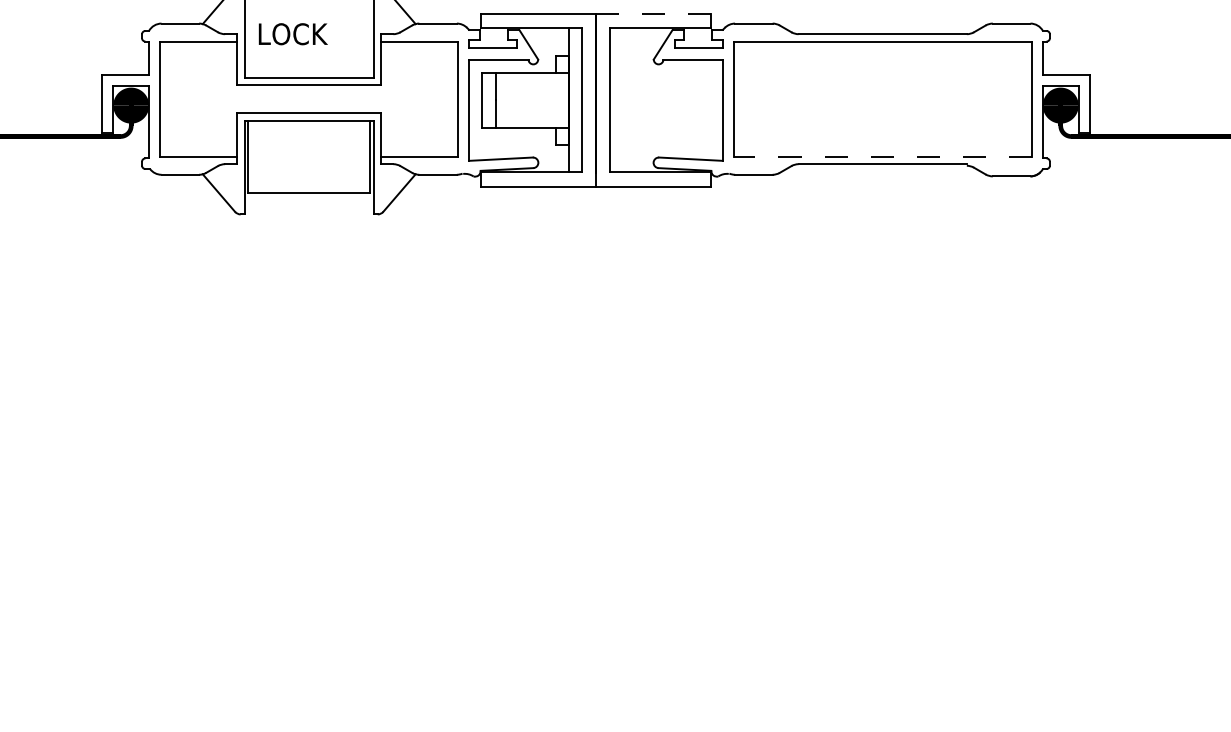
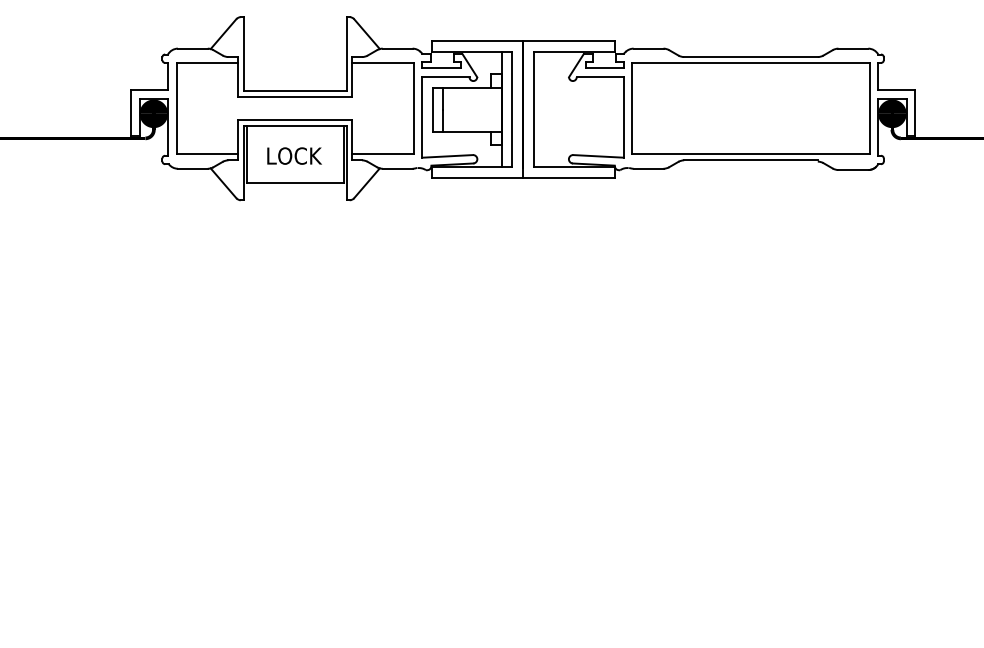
line: (653, 13) -> (568, 40), dashed -> solid
text: (293, 33) -> (294, 155), moved
line: (882, 156) -> (750, 154), dashed -> solid

